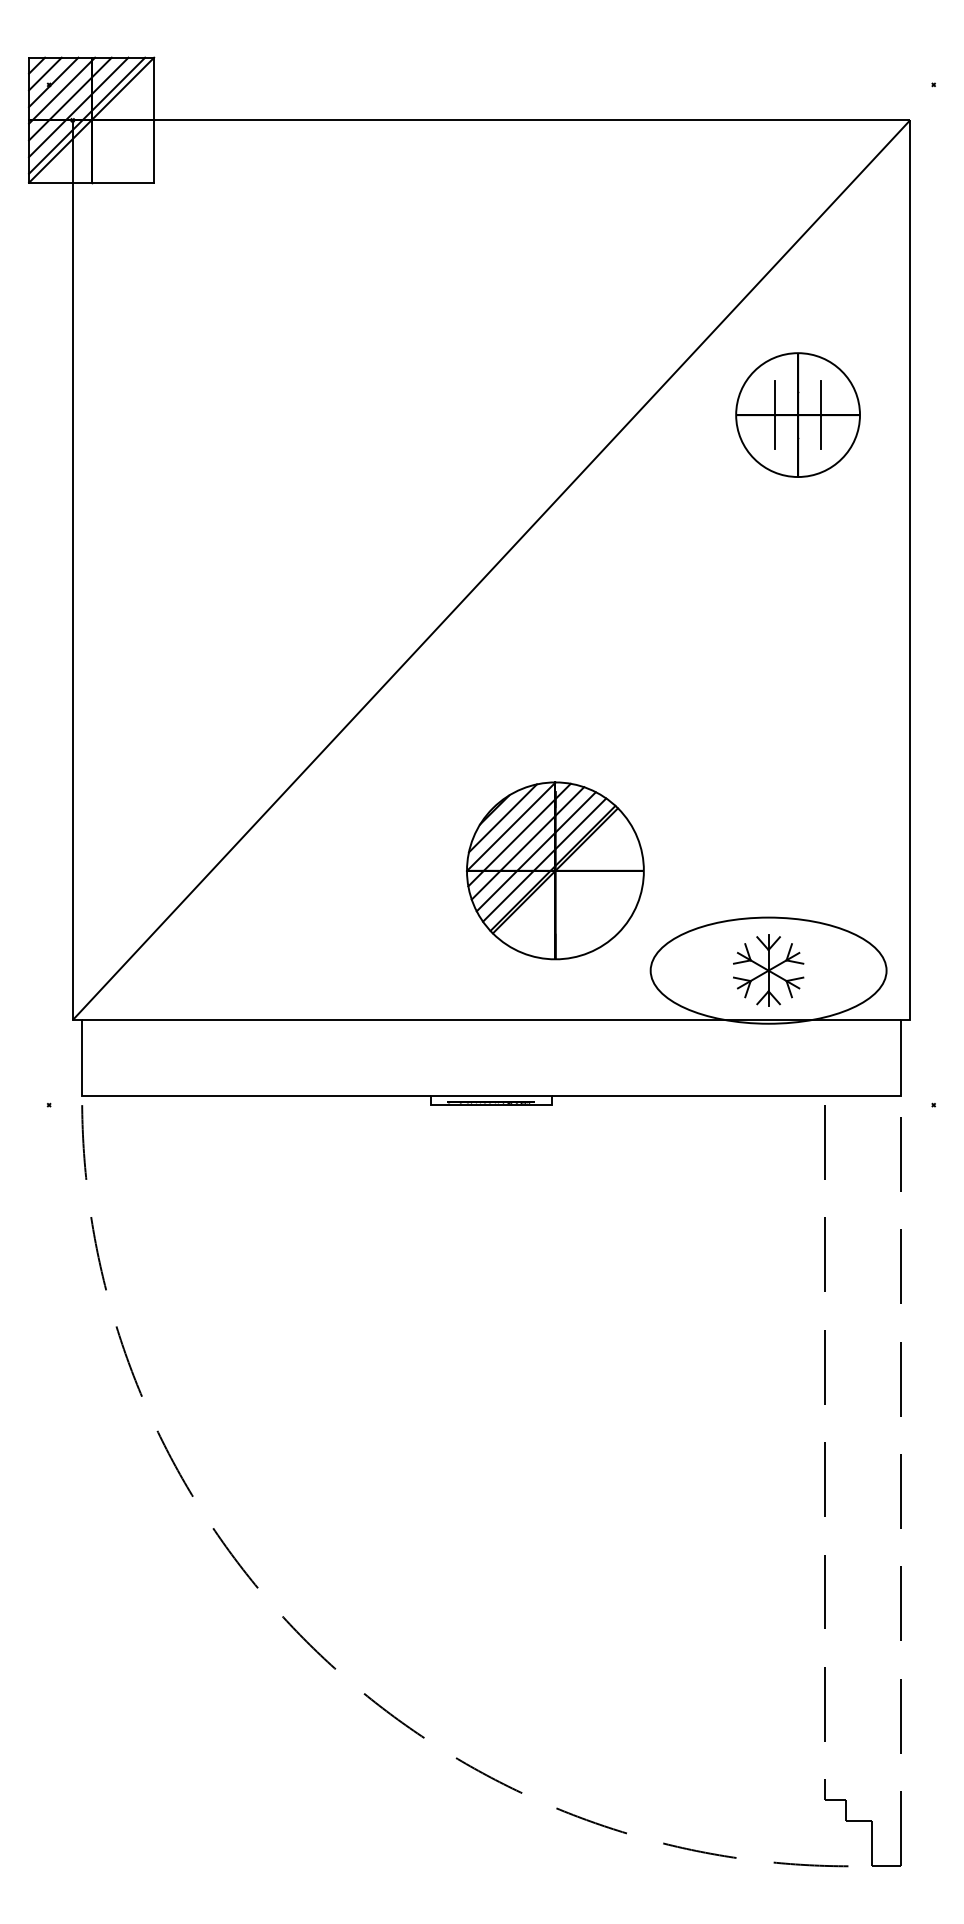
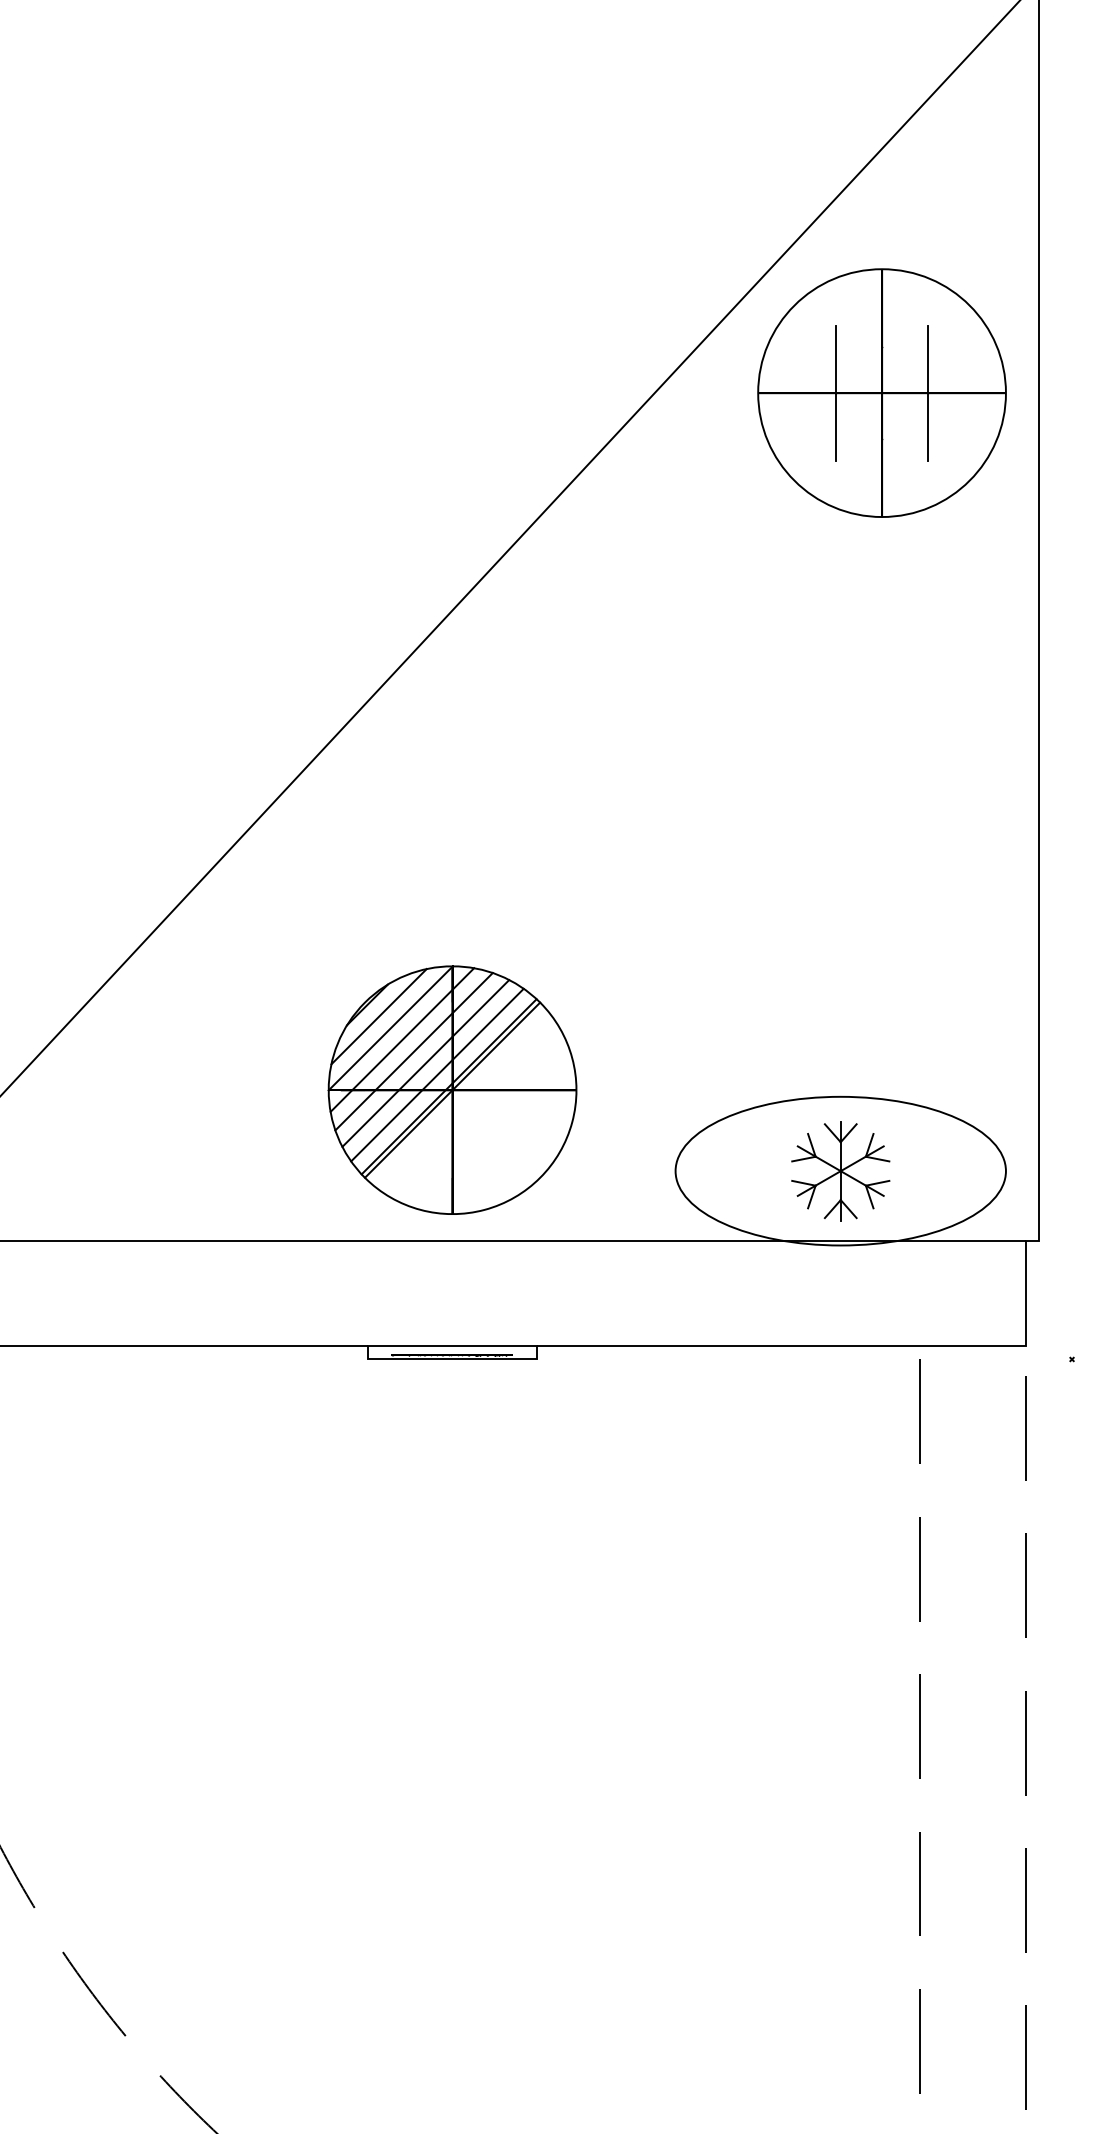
part: (797, 414) -> (881, 392), size x1.43
part: (555, 870) -> (452, 1089), moved

